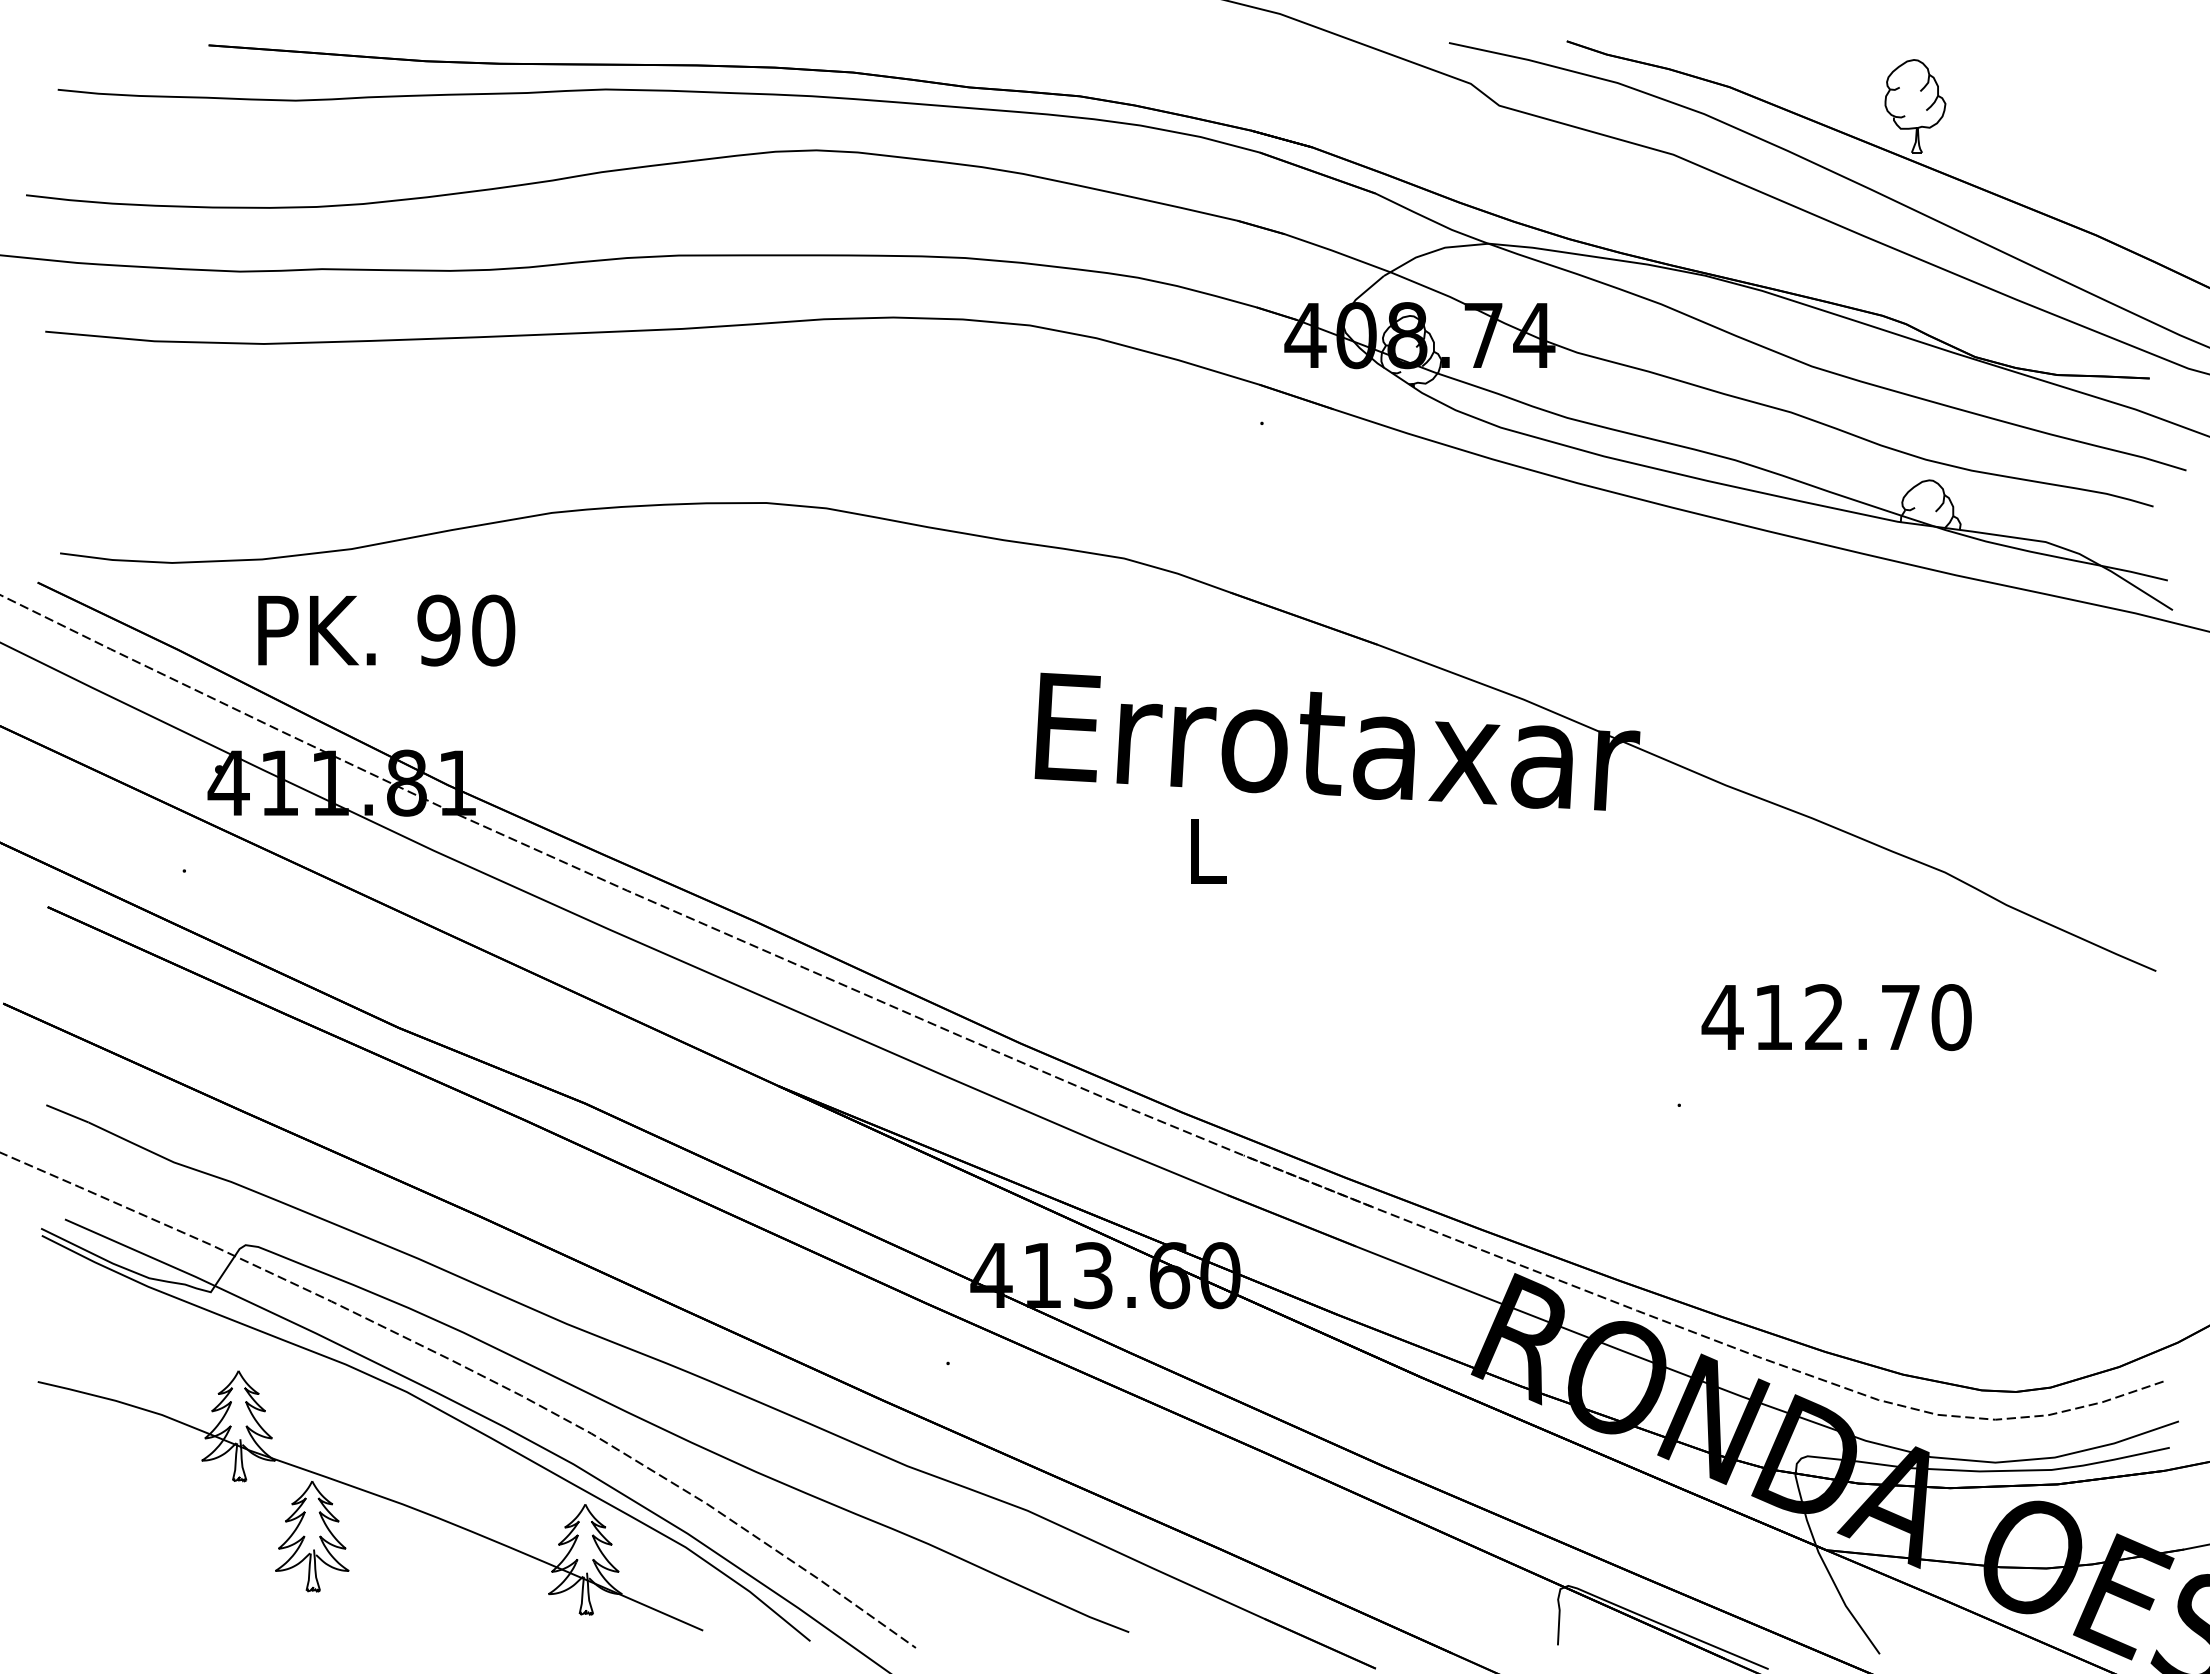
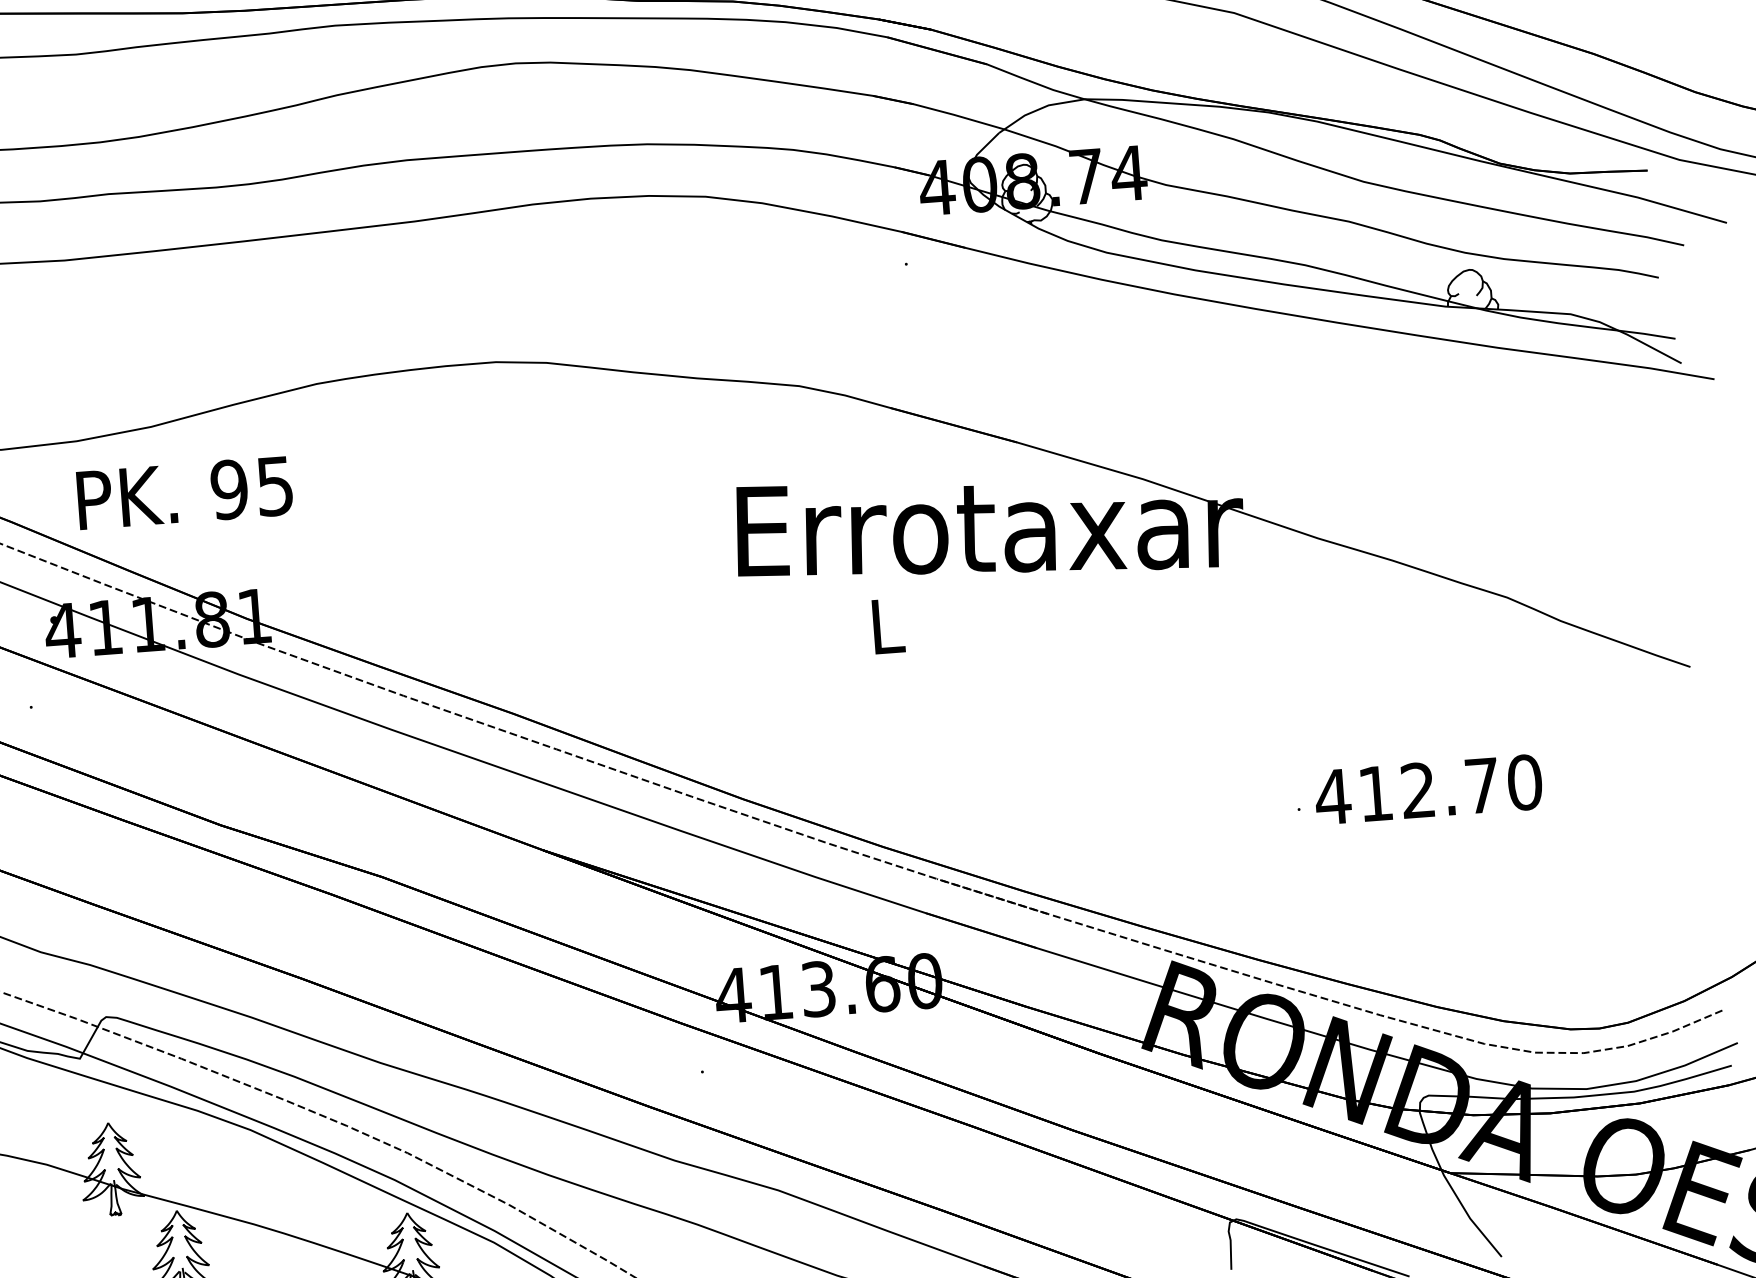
text: (493, 630) -> (275, 486), 90 -> 95
text: (1836, 1017) -> (1428, 789), moved

